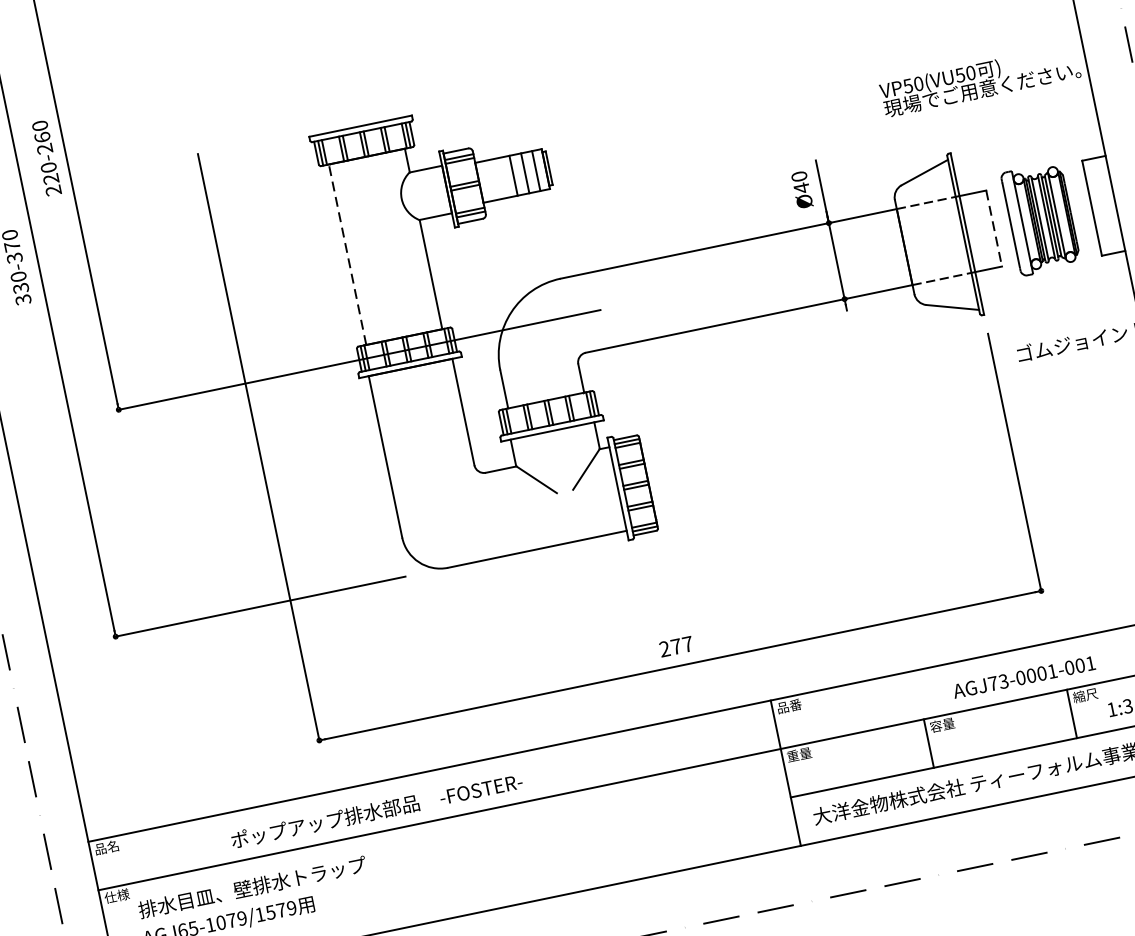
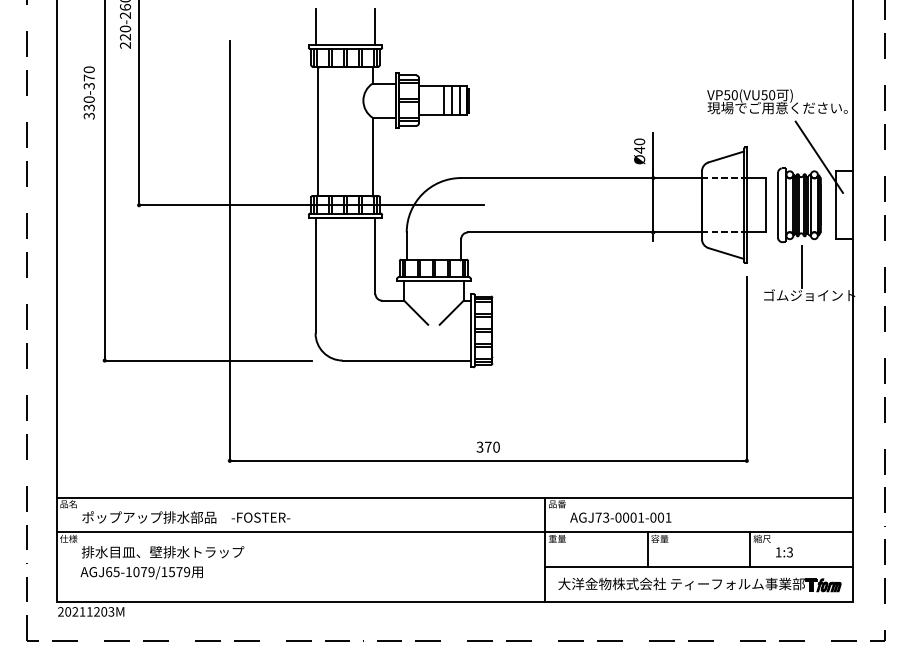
line: (397, 91) -> (375, 26), added
line: (313, 109) -> (315, 26), added
line: (1054, 144) -> (819, 156), added
line: (993, 229) -> (765, 205), dashed -> solid
line: (347, 254) -> (318, 131), dashed -> solid
line: (1063, 304) -> (802, 267), added
text: (675, 645) -> (487, 446), 277 -> 370
text: (1023, 677) -> (620, 517), moved
text: (377, 811) -> (186, 517), moved

